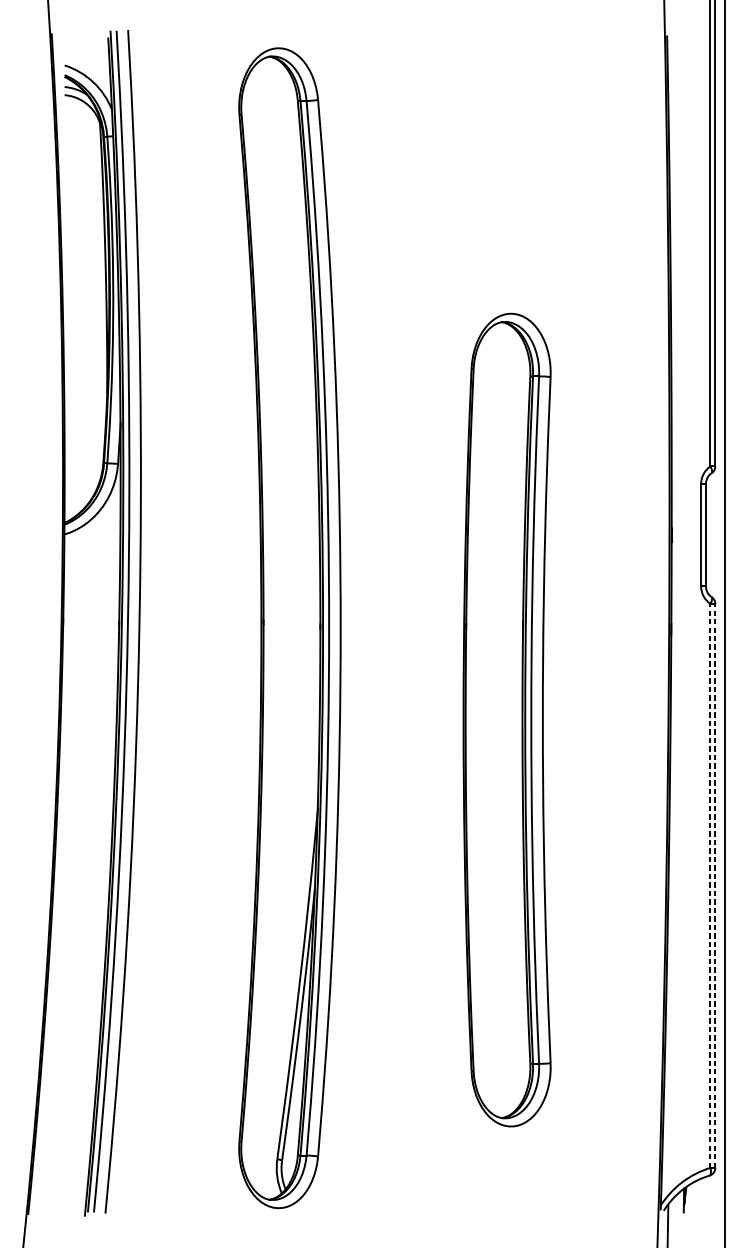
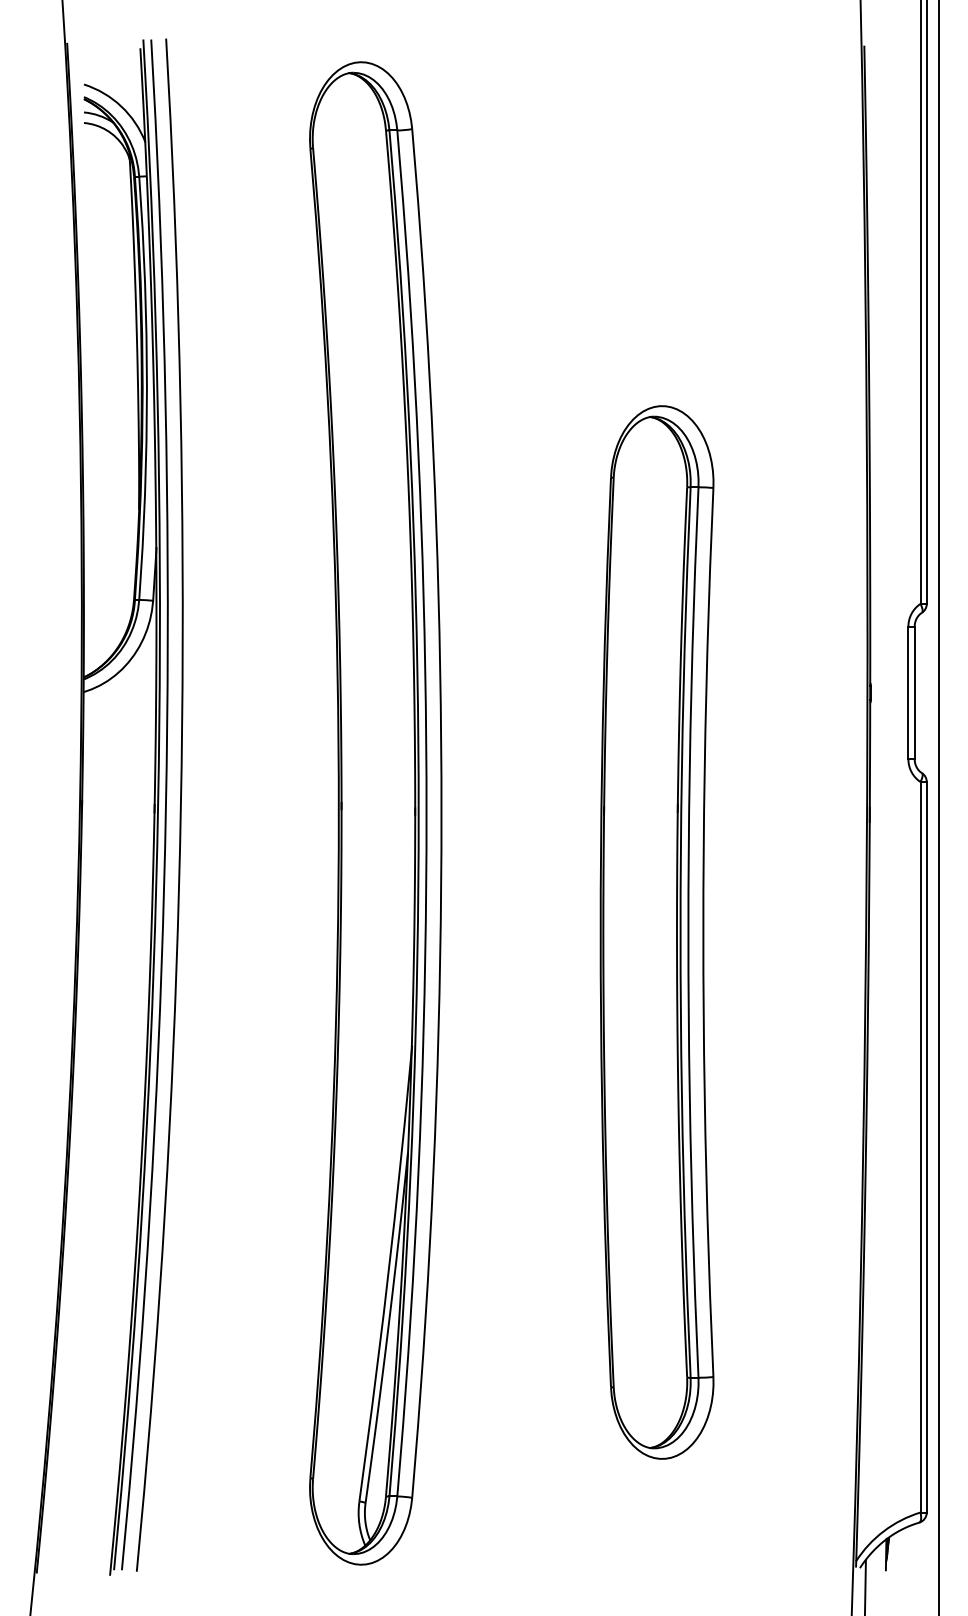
line: (710, 885) -> (920, 1146), dashed -> solid
line: (715, 885) -> (926, 1146), dashed -> solid

